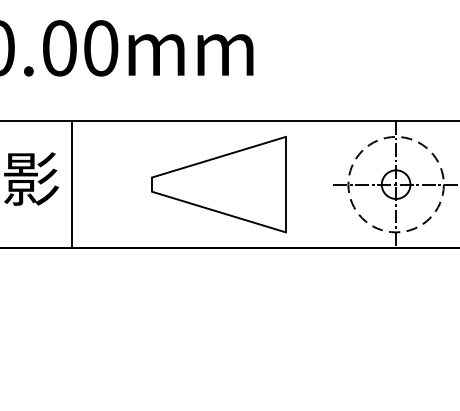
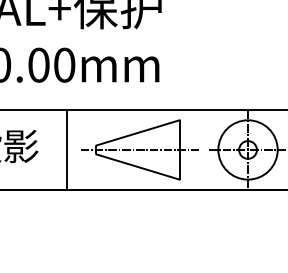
line: (71, 183) -> (66, 149), moved
line: (221, 183) -> (139, 149), added
circle: (395, 183) -> (247, 149), dashed -> solid

